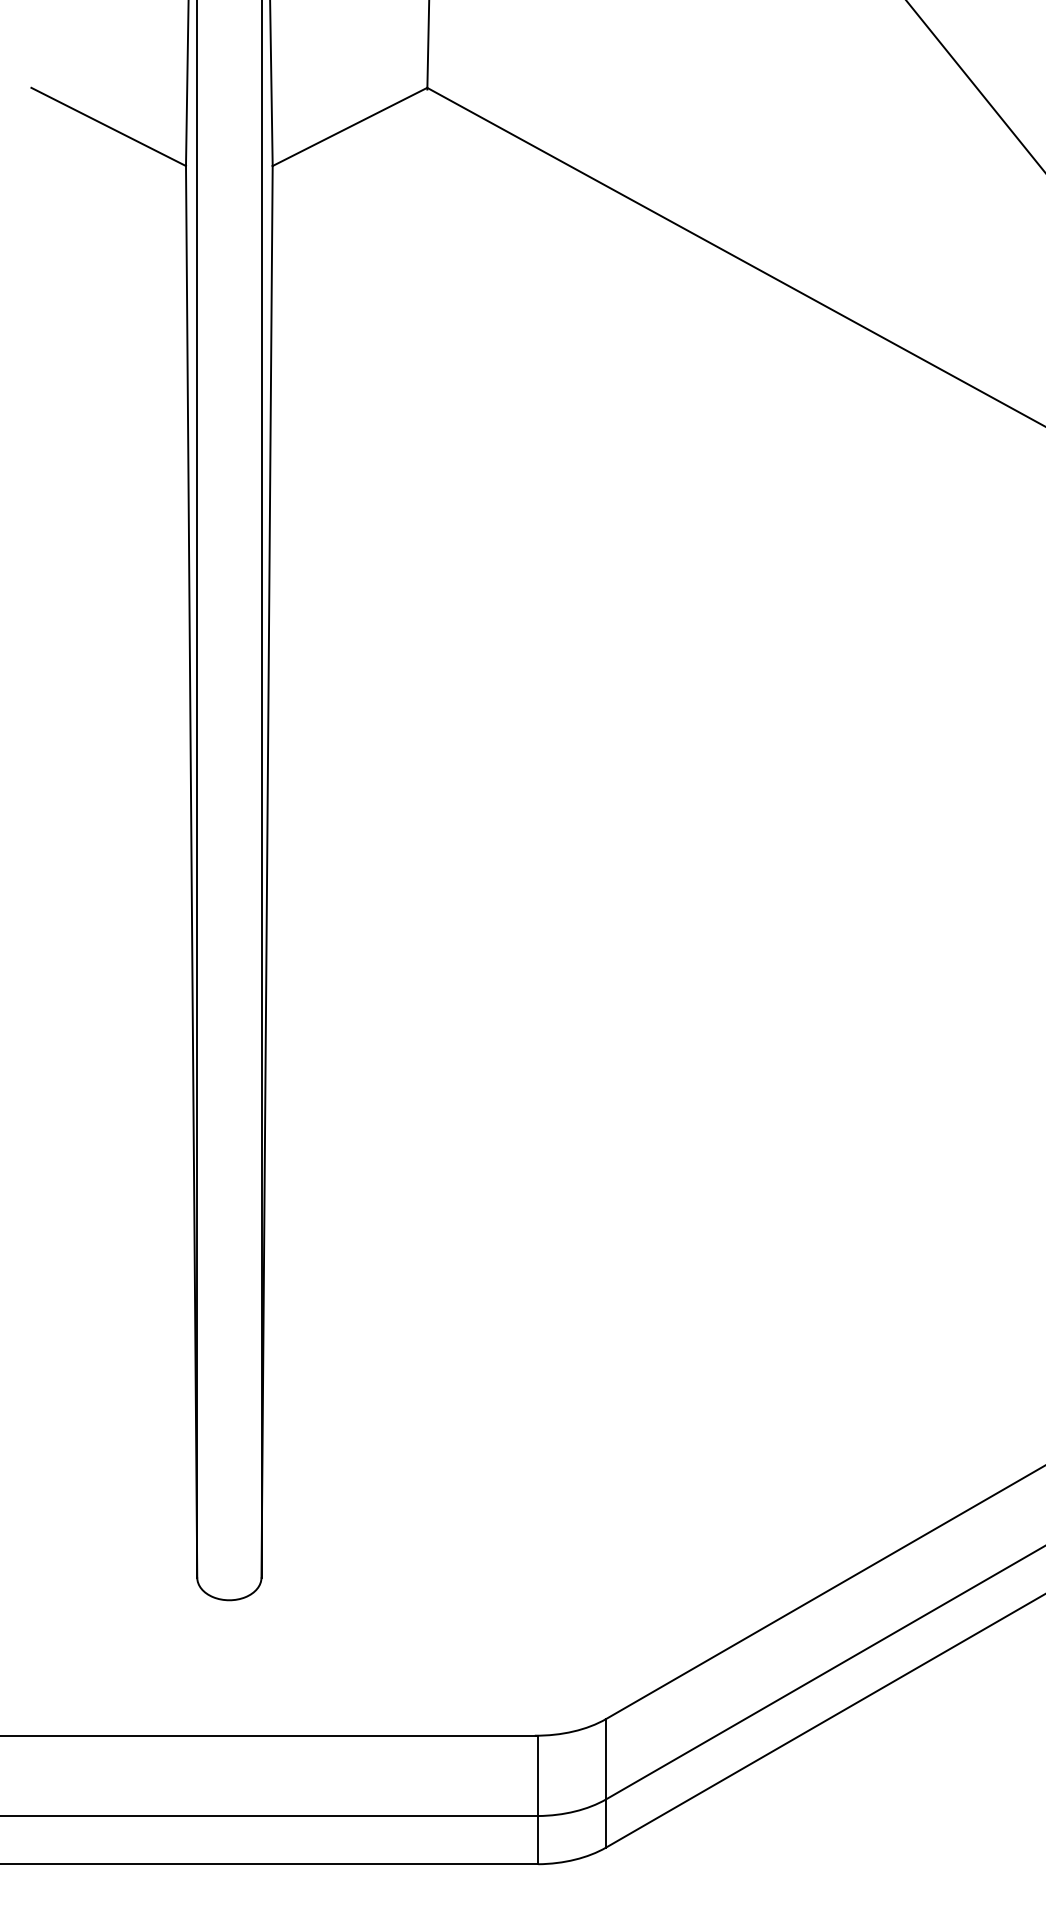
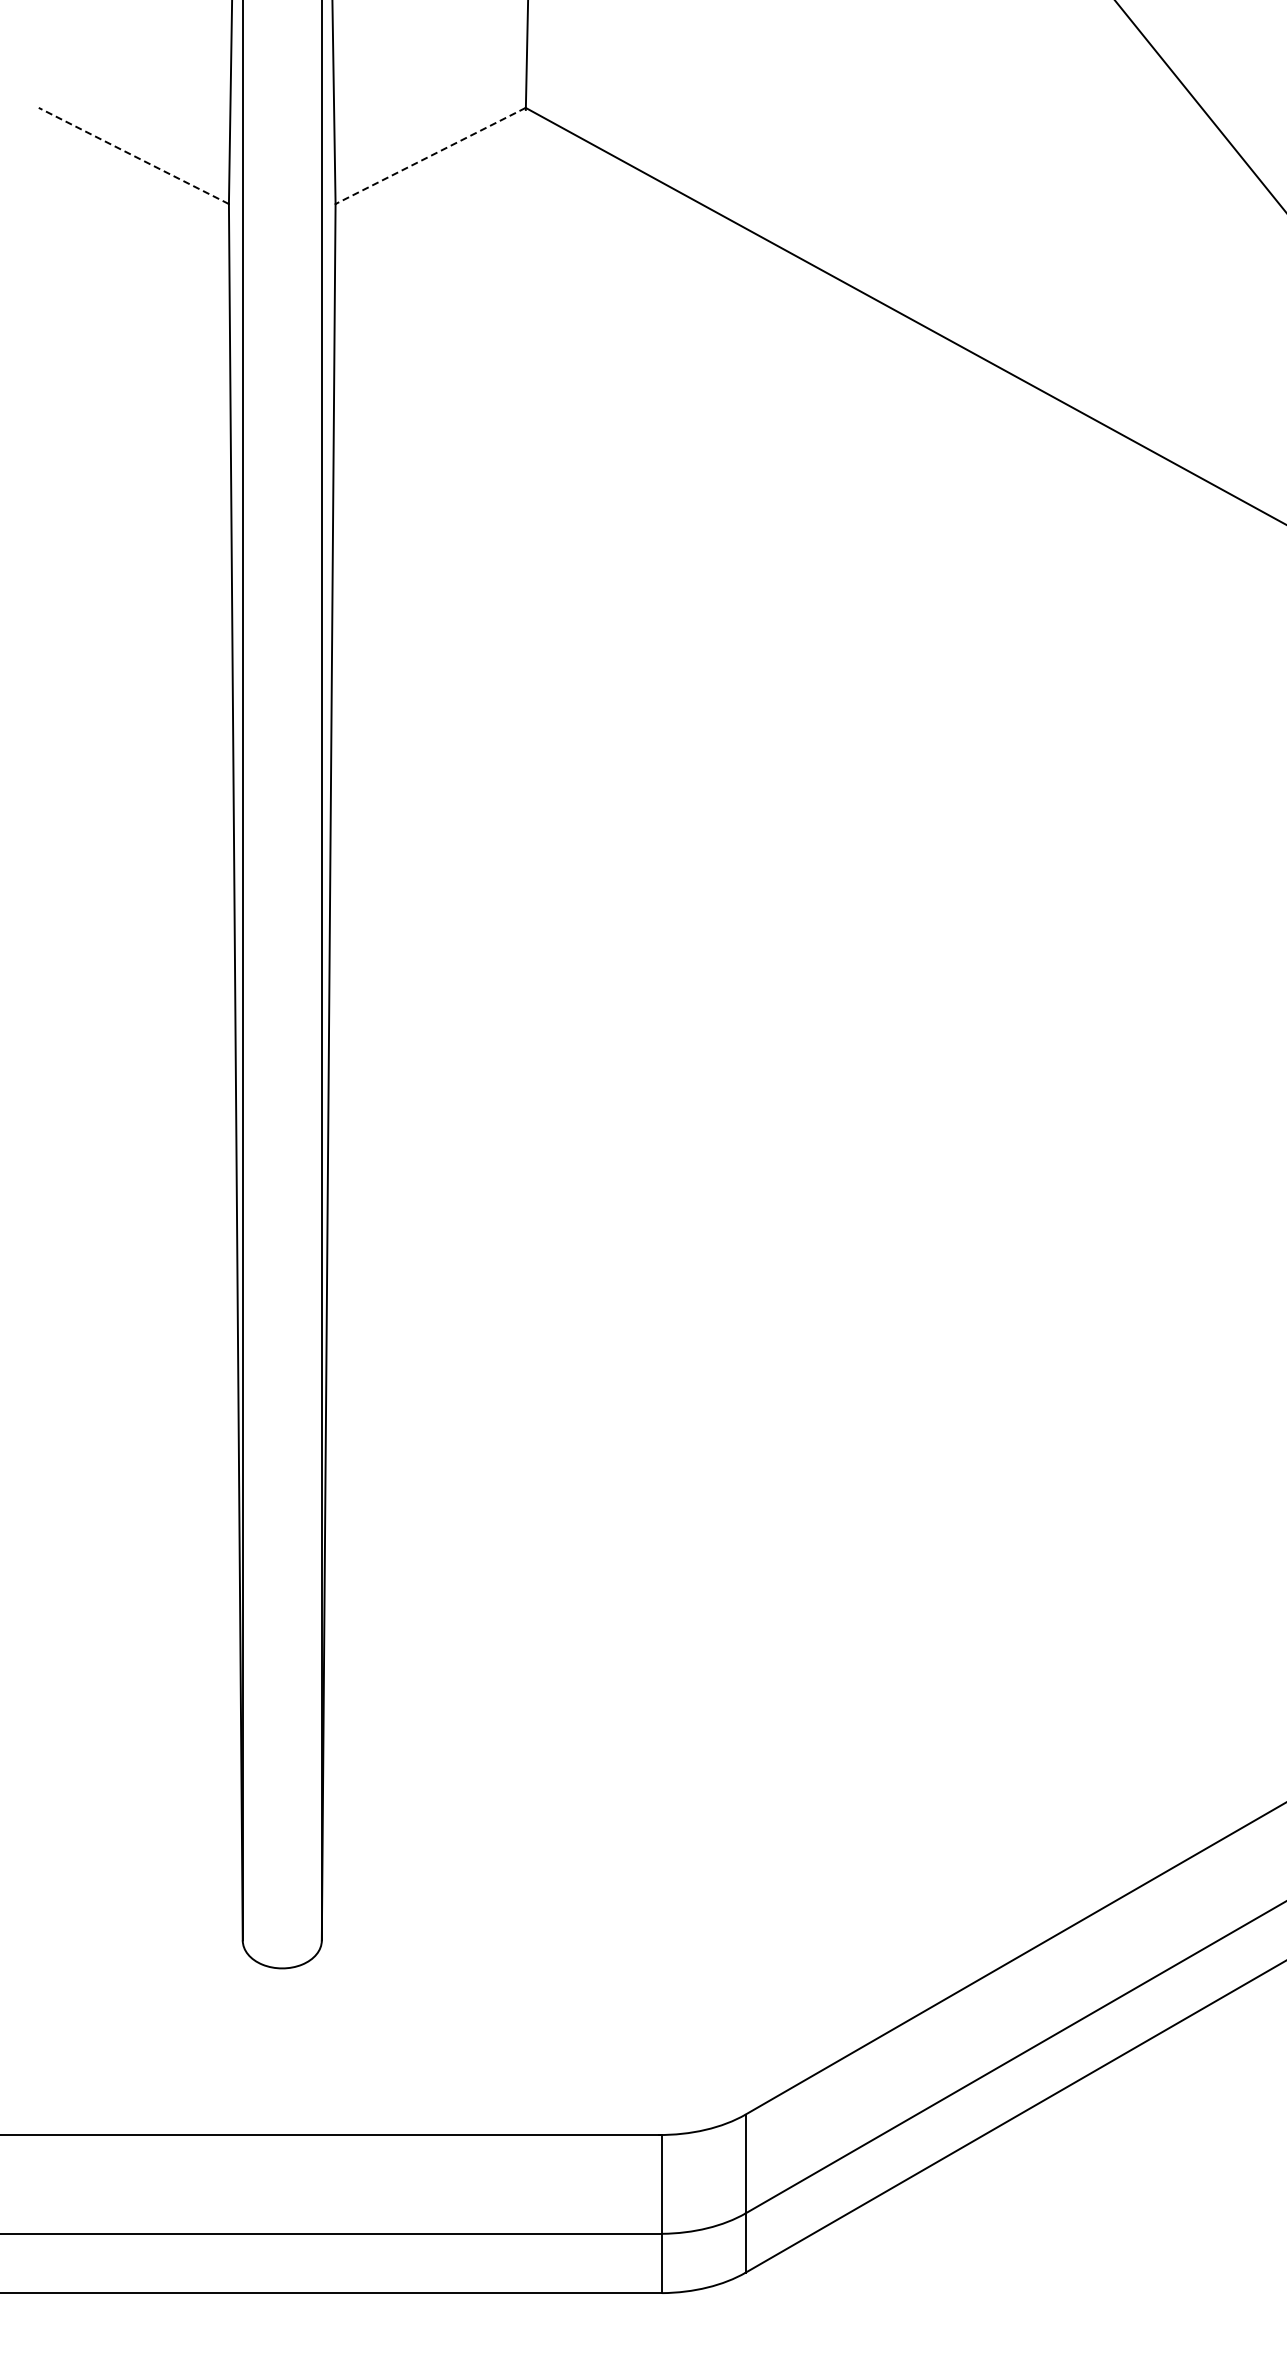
line: (108, 126) -> (133, 155), solid -> dashed
line: (349, 126) -> (430, 155), solid -> dashed

